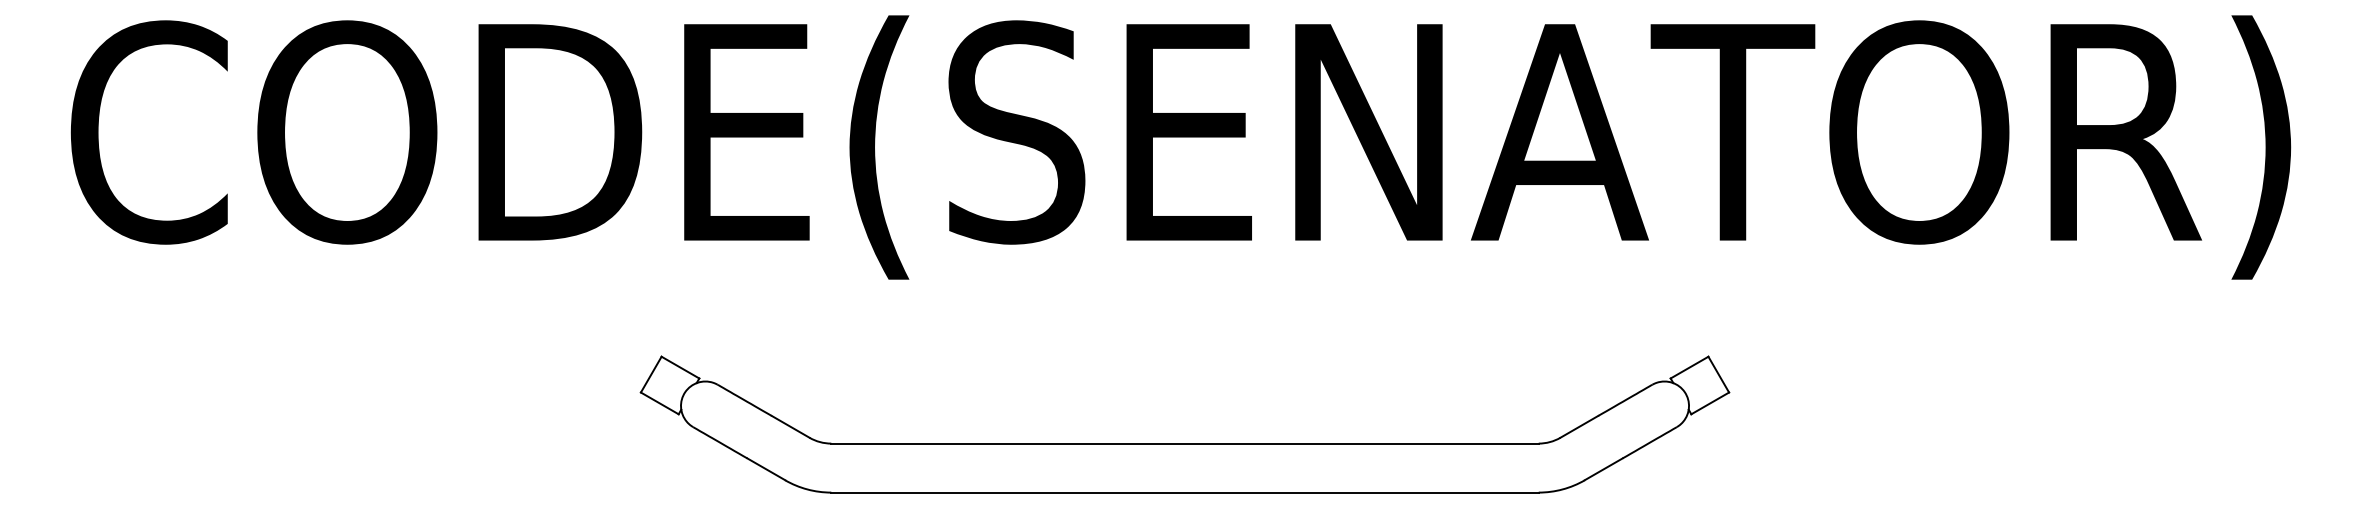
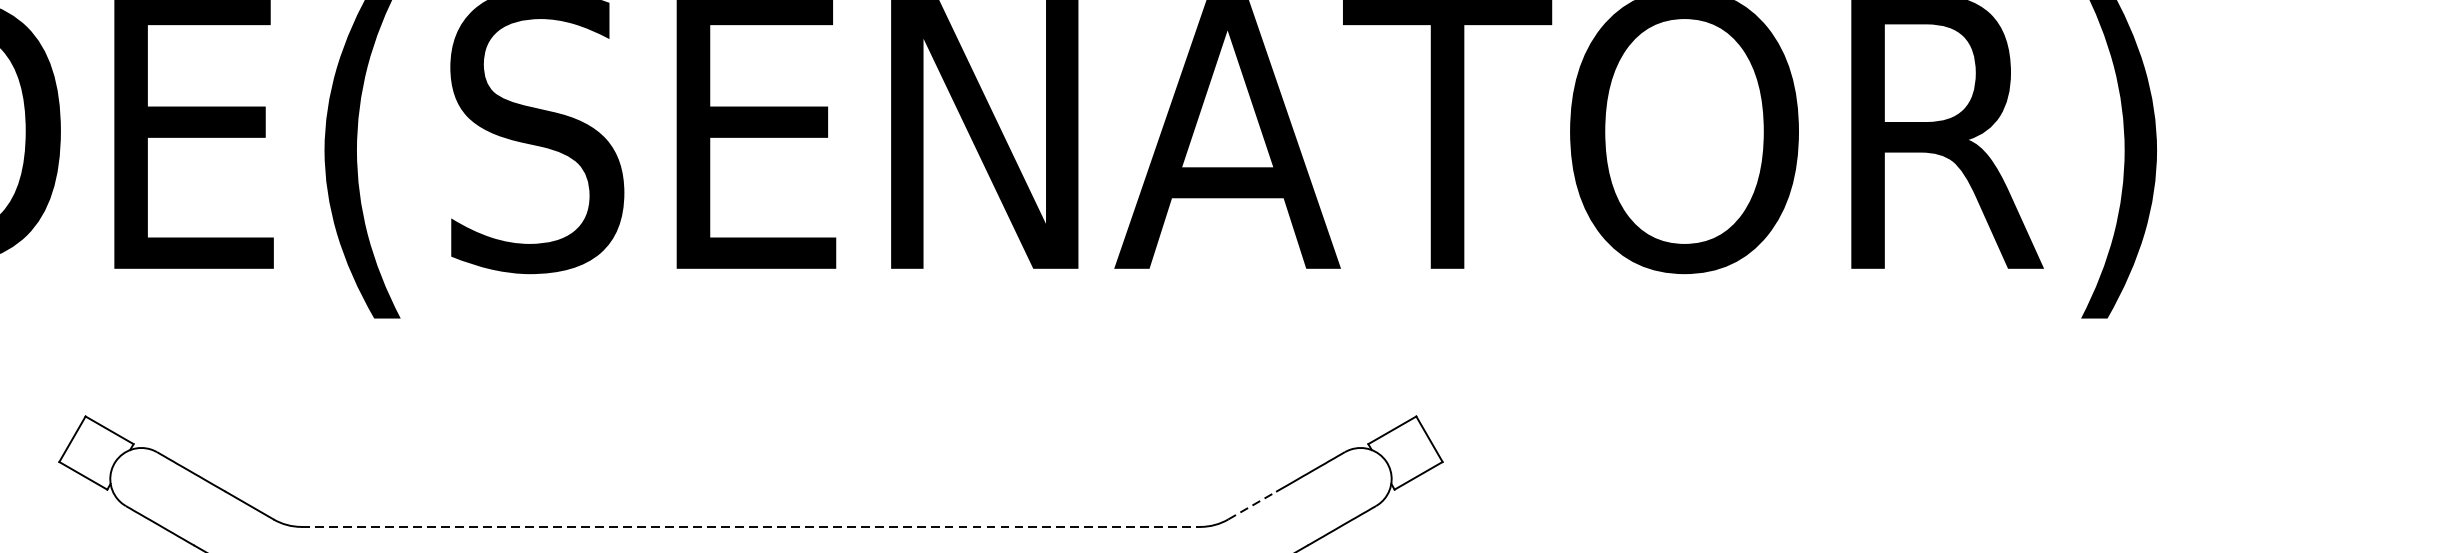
line: (1579, 426) -> (1252, 505), solid -> dashed
line: (1185, 443) -> (751, 526), solid -> dashed

